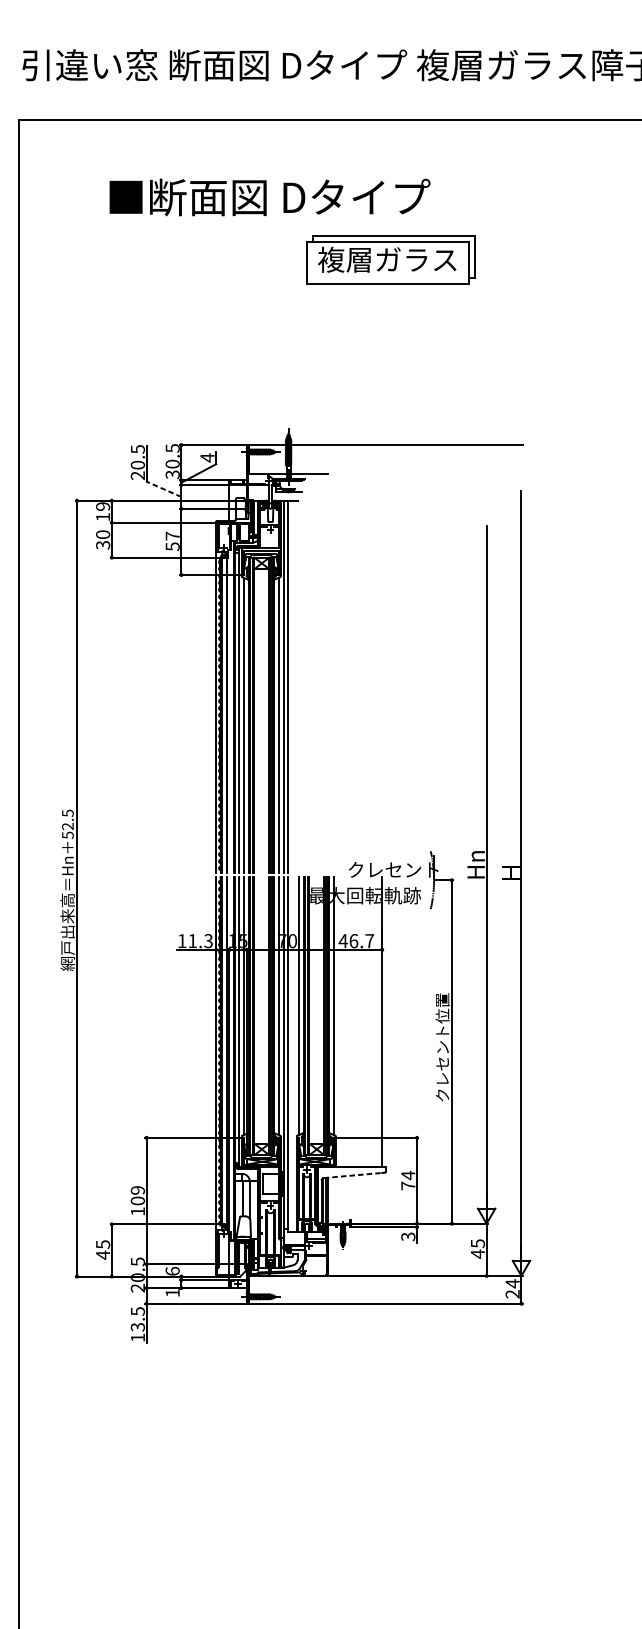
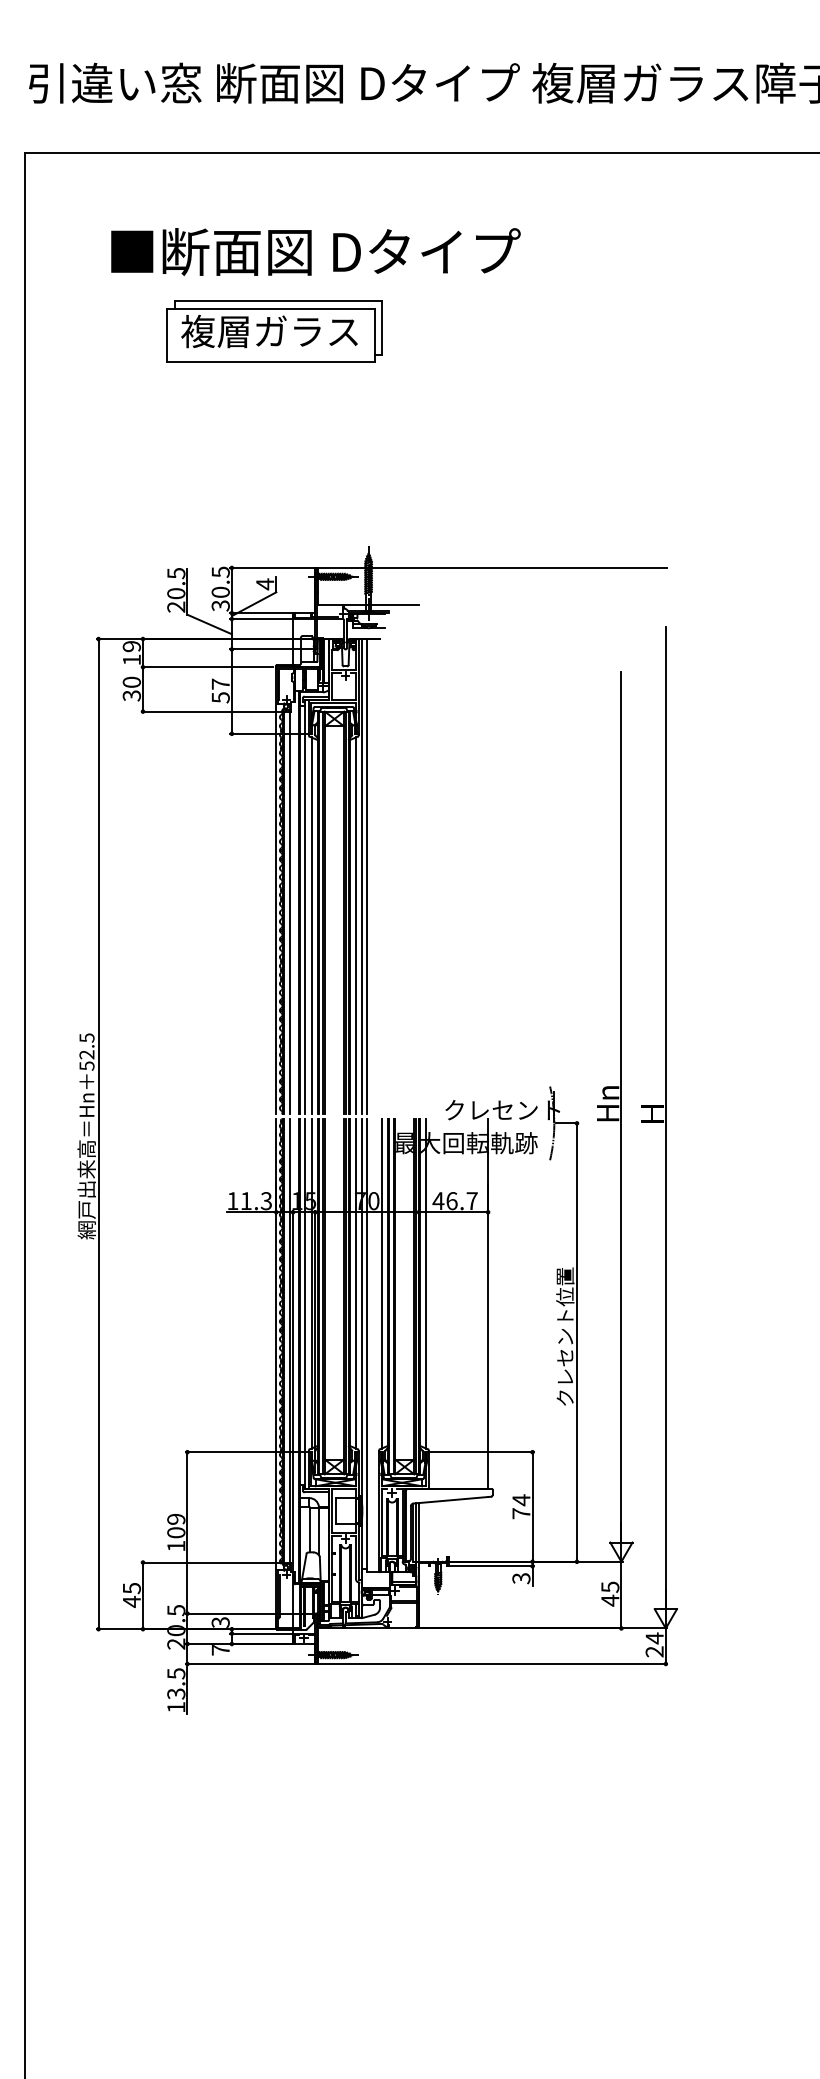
text: (269, 197) -> (315, 251), moved
part: (391, 259) -> (274, 331), moved
line: (163, 489) -> (209, 624), dashed -> solid
line: (352, 1175) -> (450, 1500), dashed -> solid
text: (172, 1271) -> (220, 1622), 6 -> 3
text: (172, 1293) -> (220, 1650), 1 -> 7

